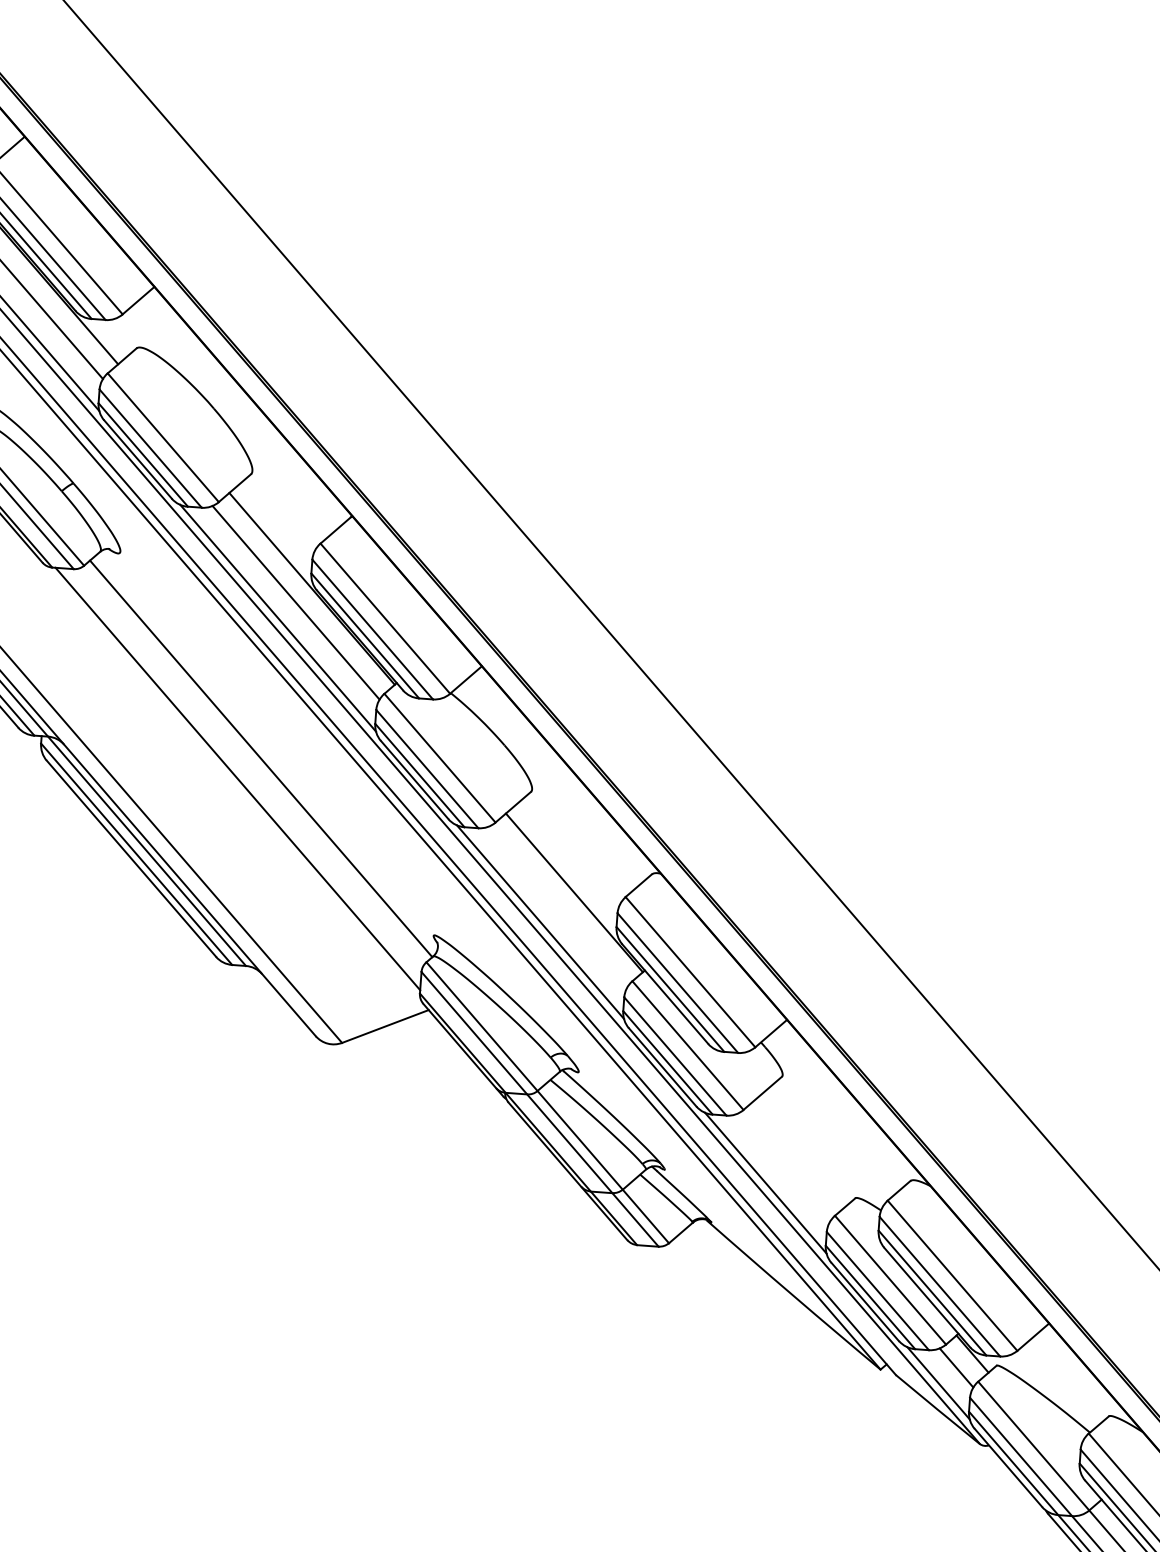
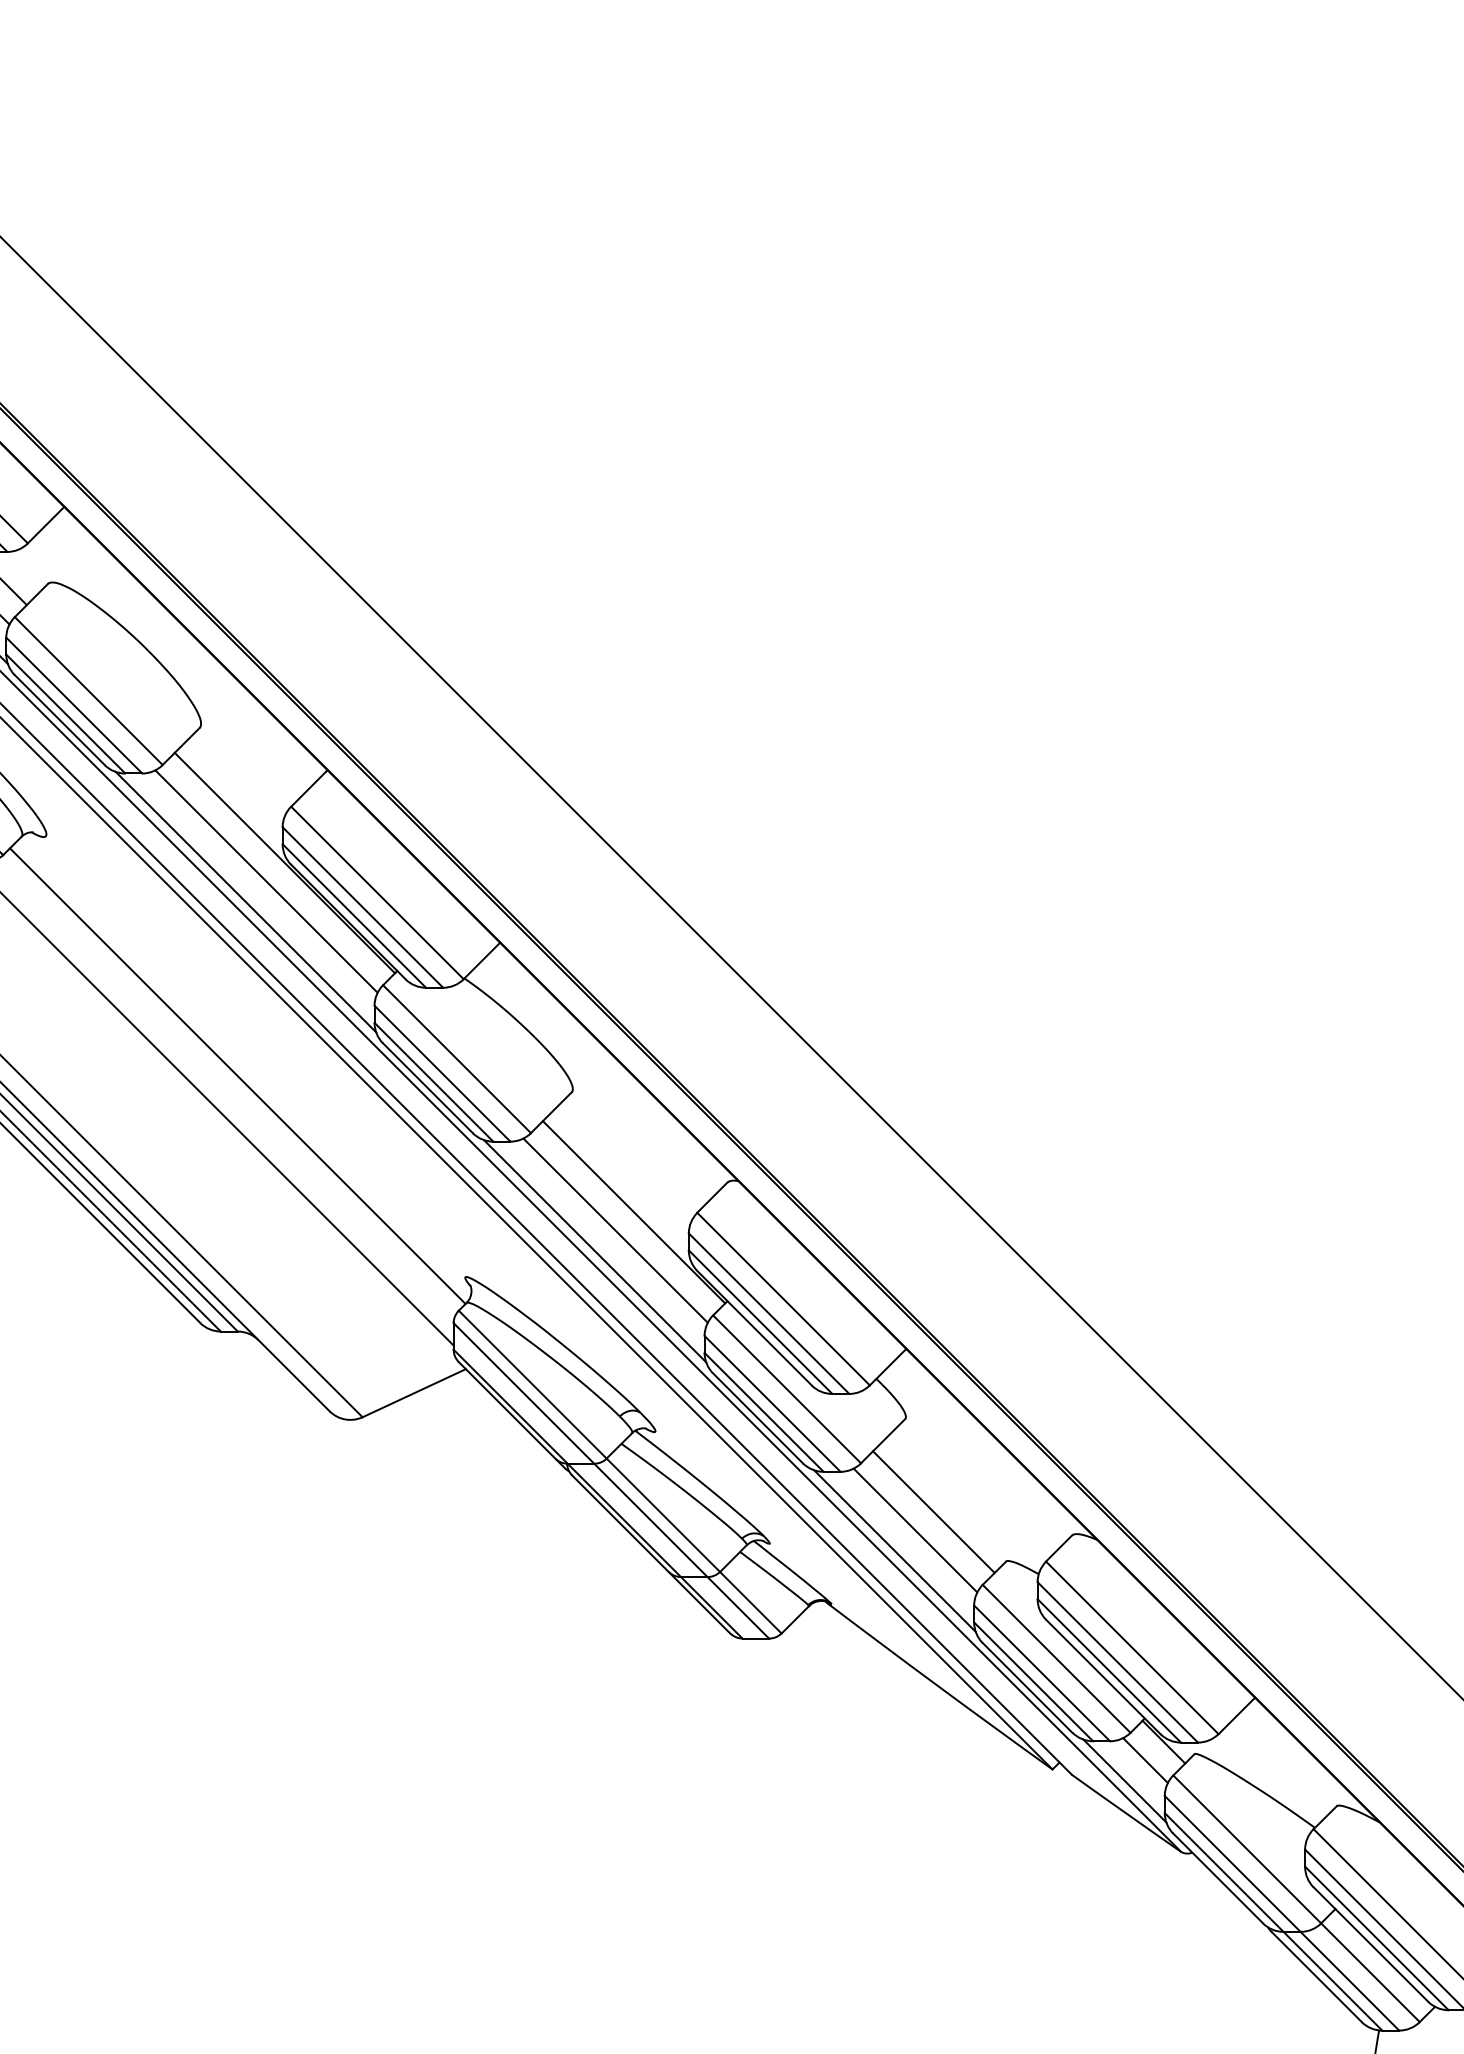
line: (558, 906) -> (615, 1230), added
line: (799, 1153) -> (933, 1511), added
line: (783, 1167) -> (915, 1530), added

